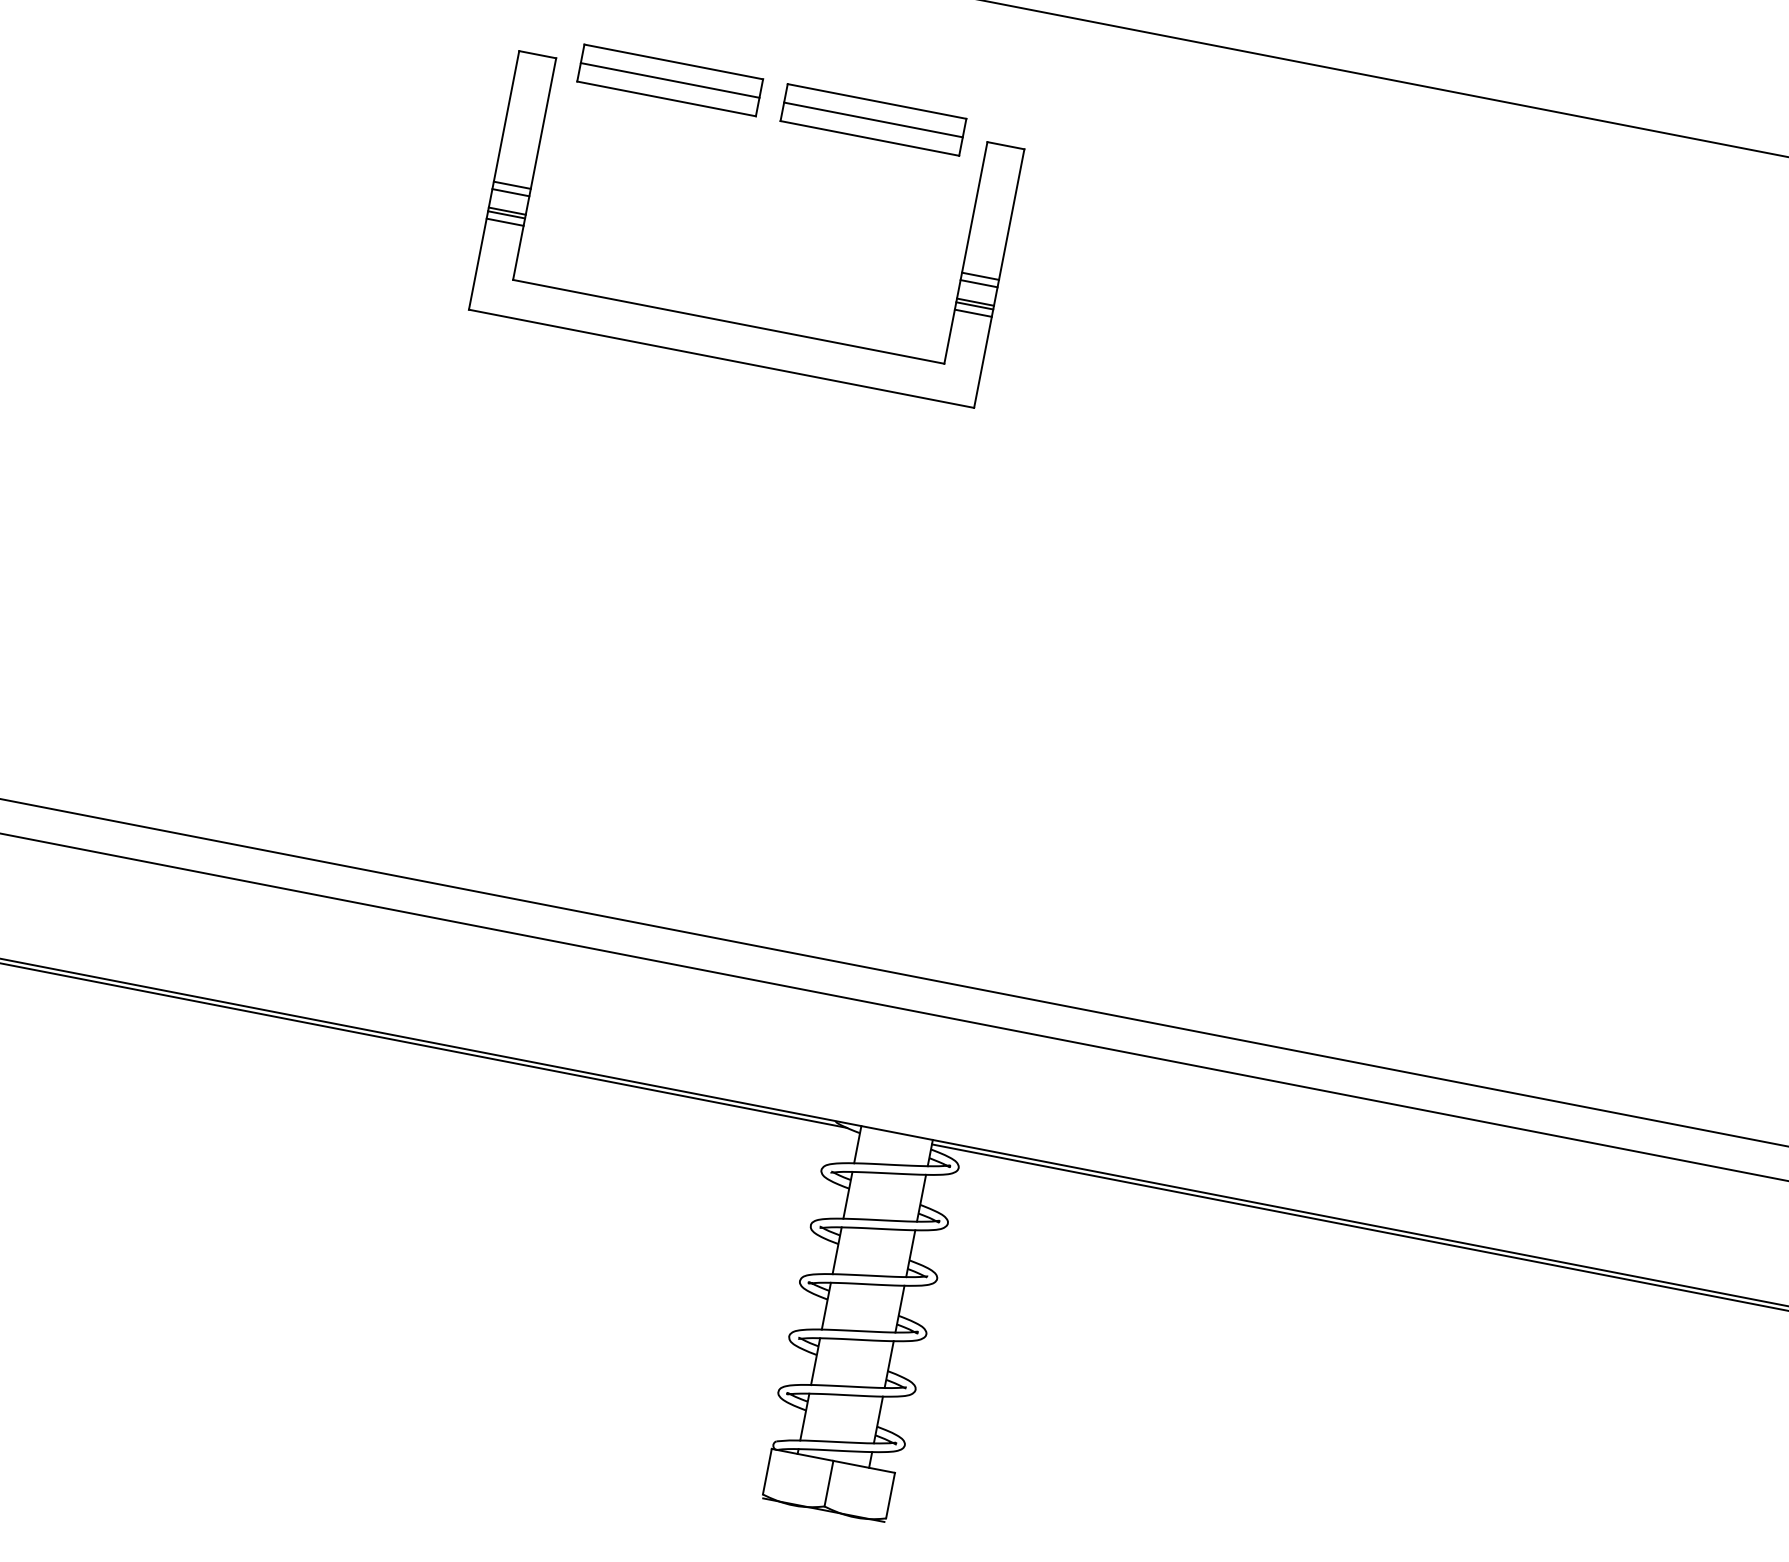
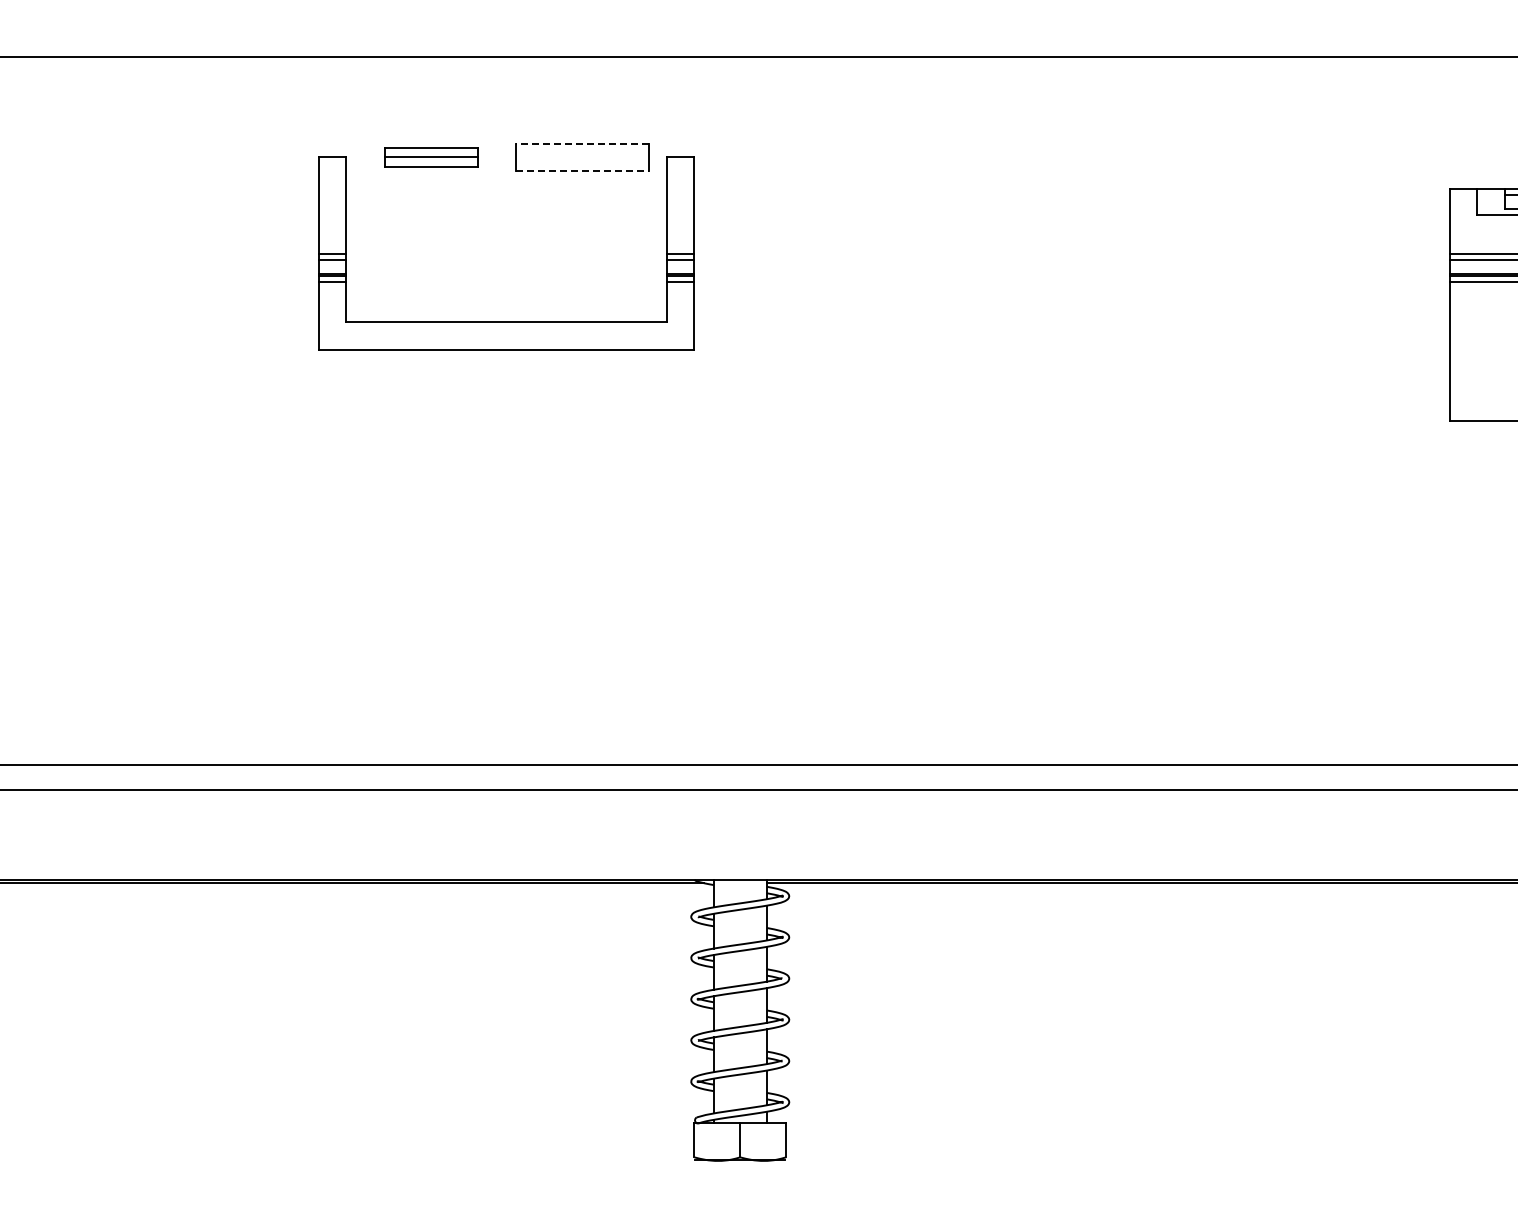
part: (670, 80) -> (431, 157), size x0.7
line: (876, 101) -> (581, 143), solid -> dashed
line: (872, 119) -> (581, 157), removed
line: (870, 139) -> (582, 171), solid -> dashed

